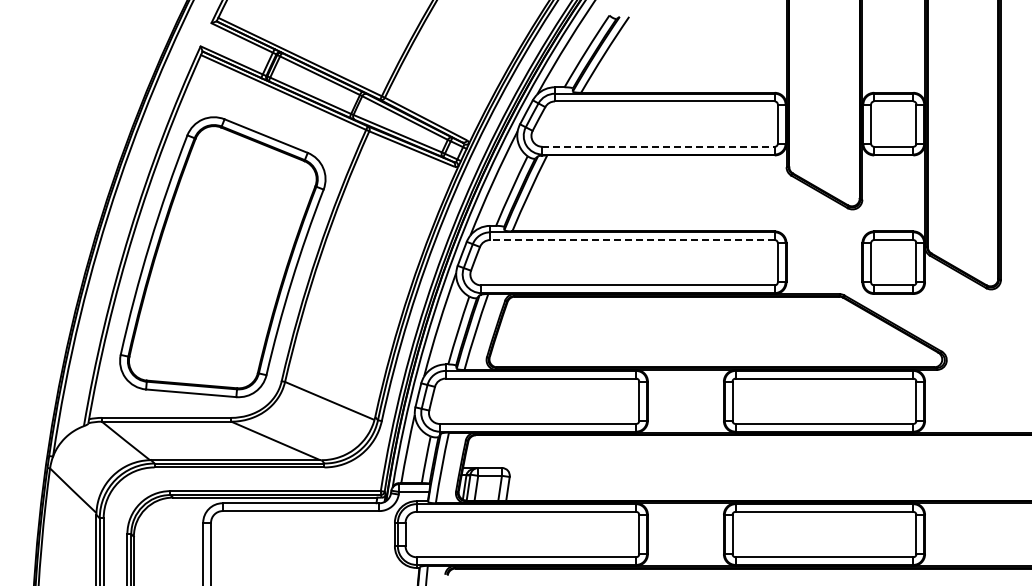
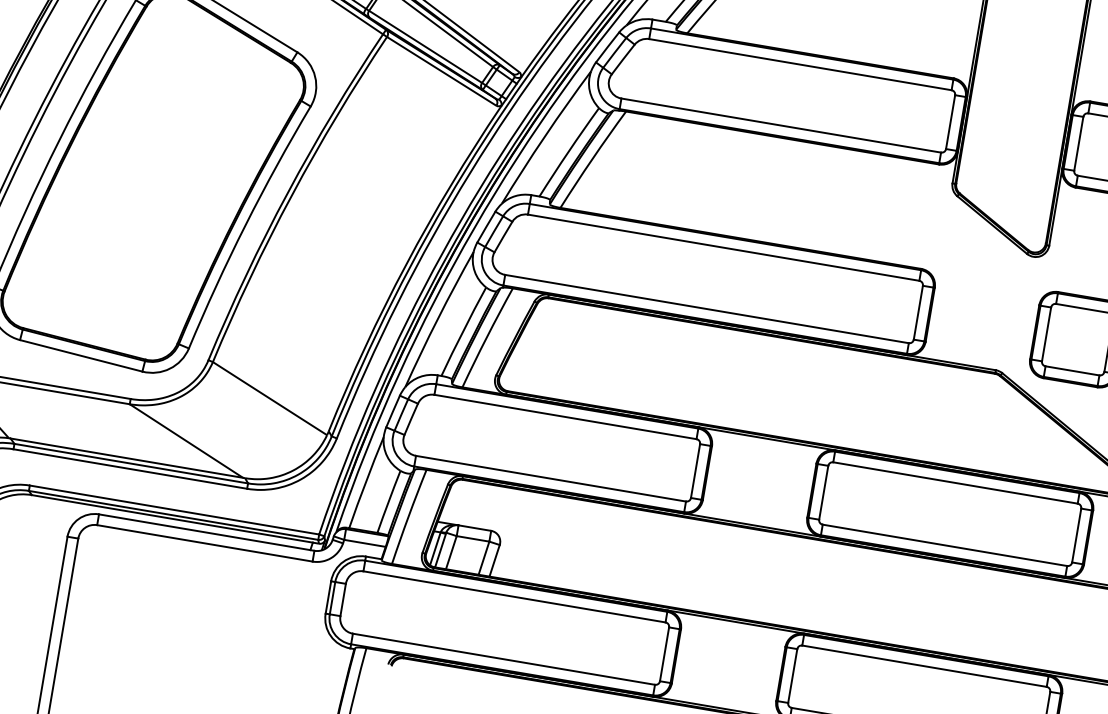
line: (659, 146) -> (782, 125), dashed -> solid
line: (631, 240) -> (722, 248), dashed -> solid

